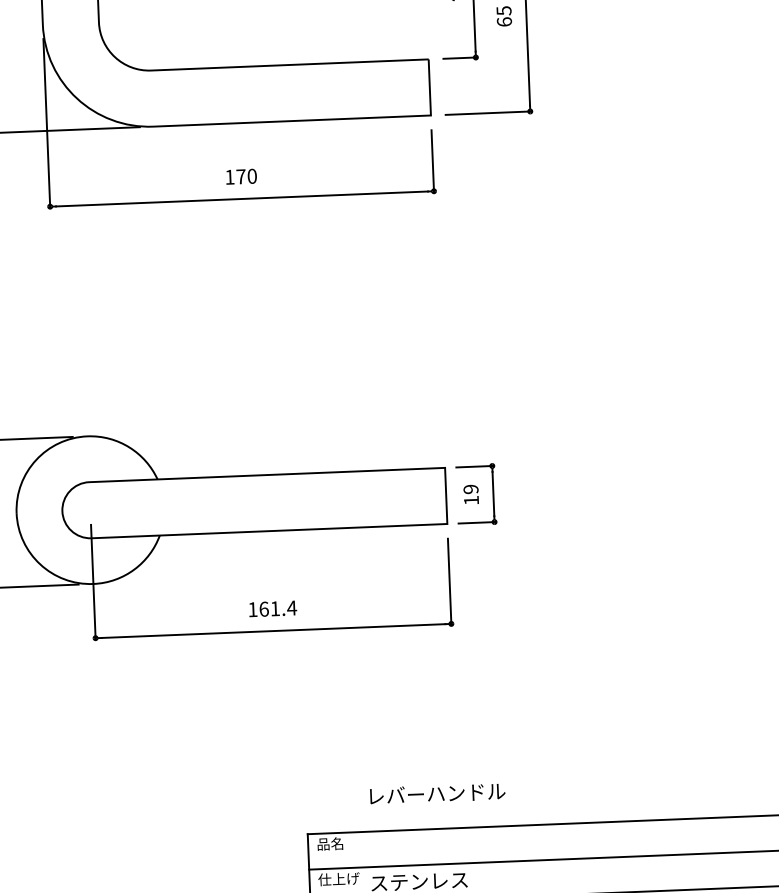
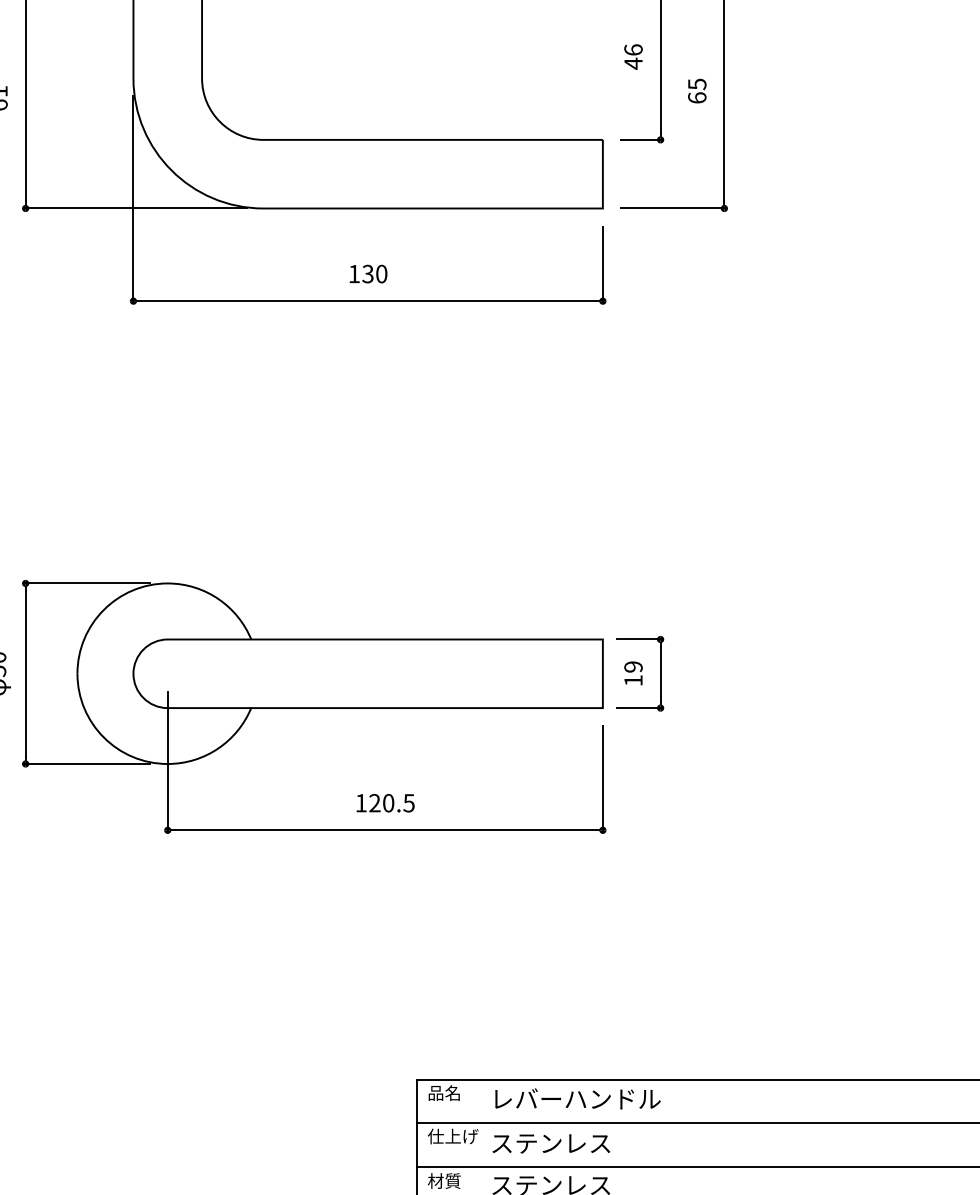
text: (240, 176) -> (367, 273), 170 -> 130
text: (278, 608) -> (392, 803), 161.4 -> 120.5
text: (437, 793) -> (577, 1098), moved

